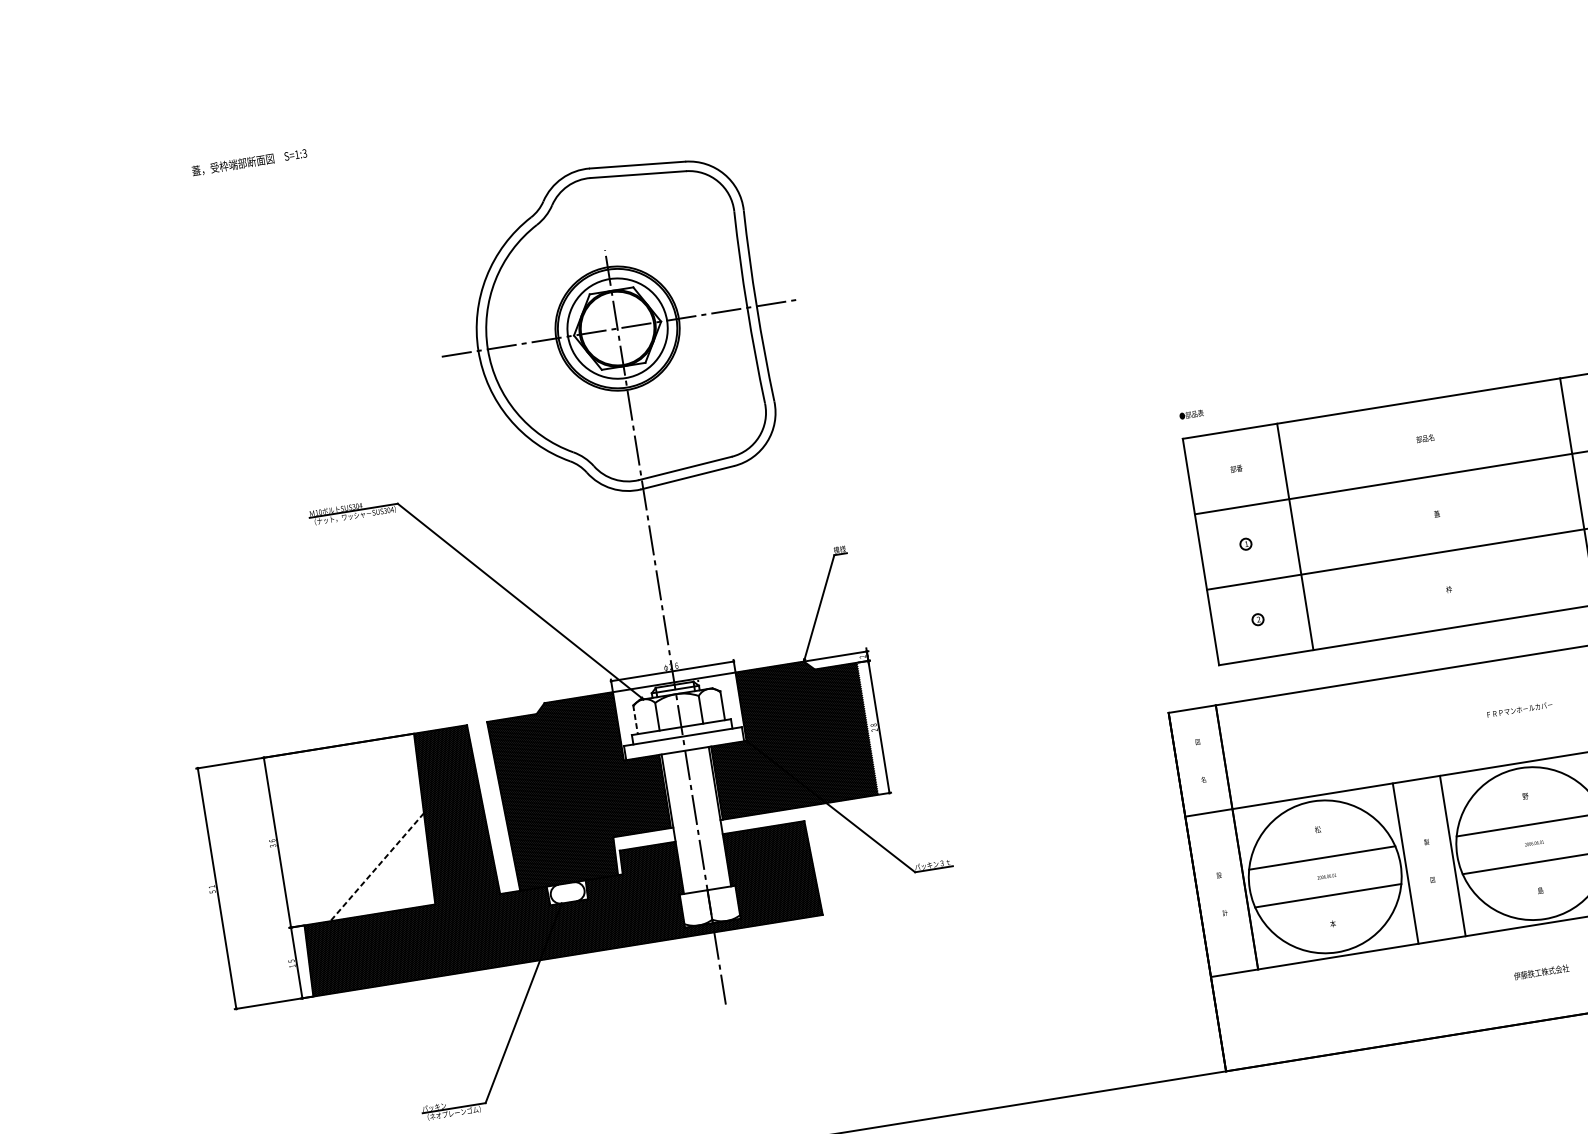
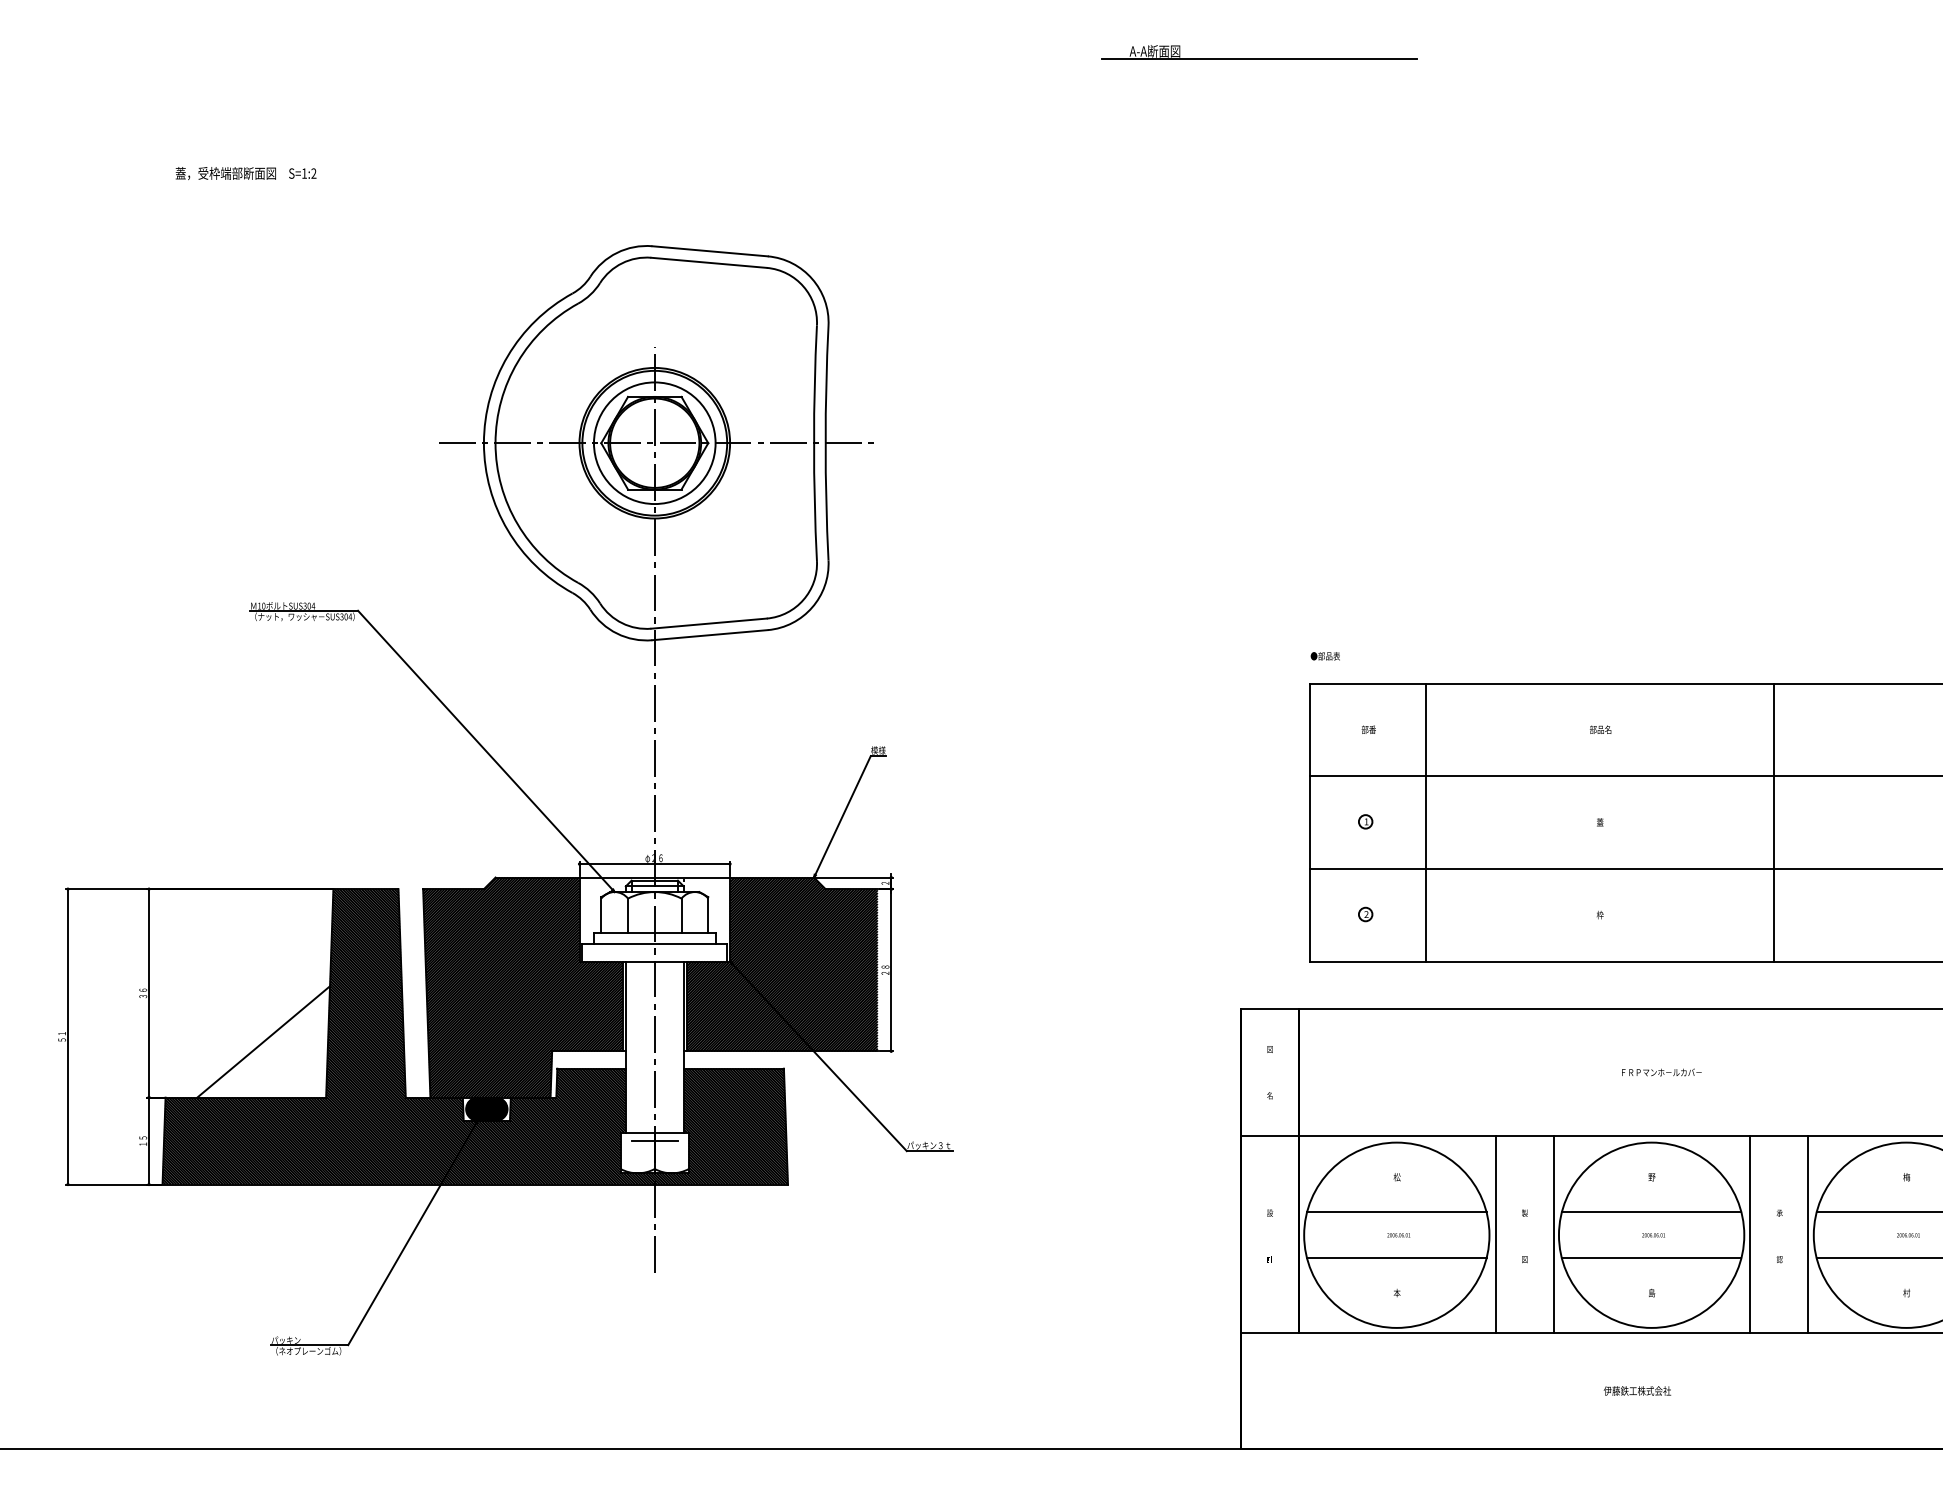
text: (304, 153) -> (313, 173), S=1:3 -> S=1:2
line: (635, 719) -> (601, 914), dashed -> solid
line: (376, 866) -> (263, 1041), dashed -> solid
hatch: (567, 892) -> (486, 1108), added
line: (708, 897) -> (654, 1141), added

